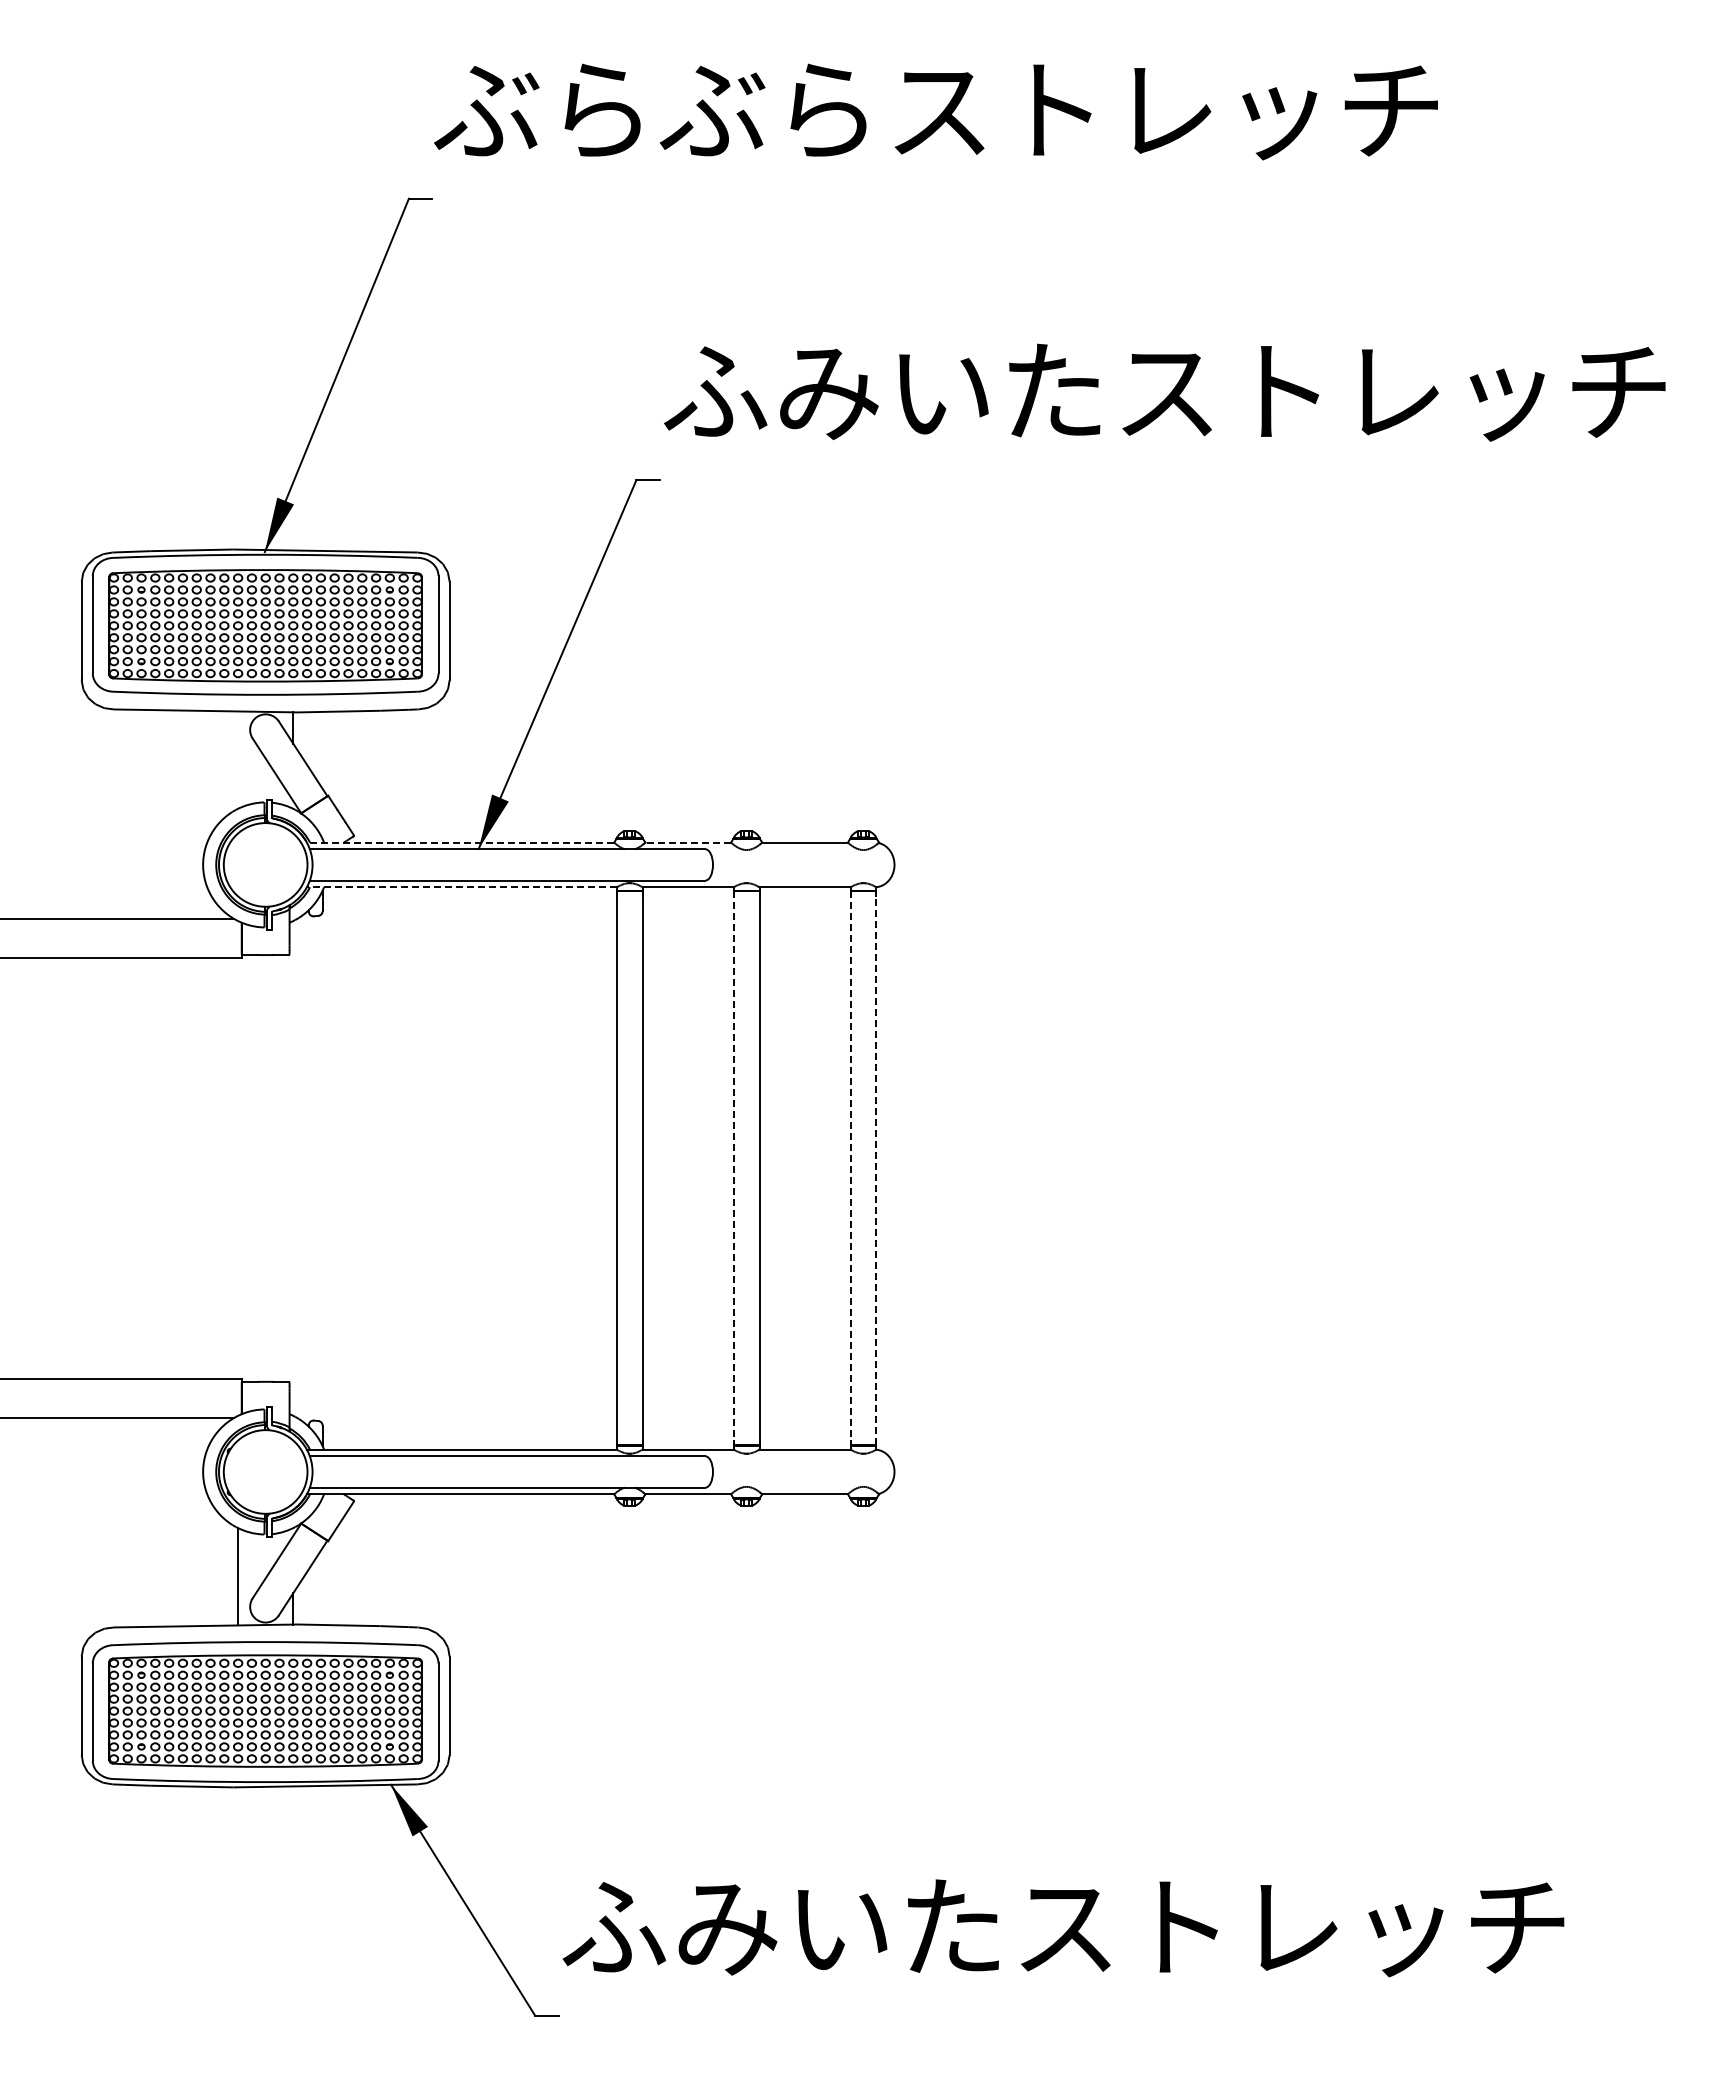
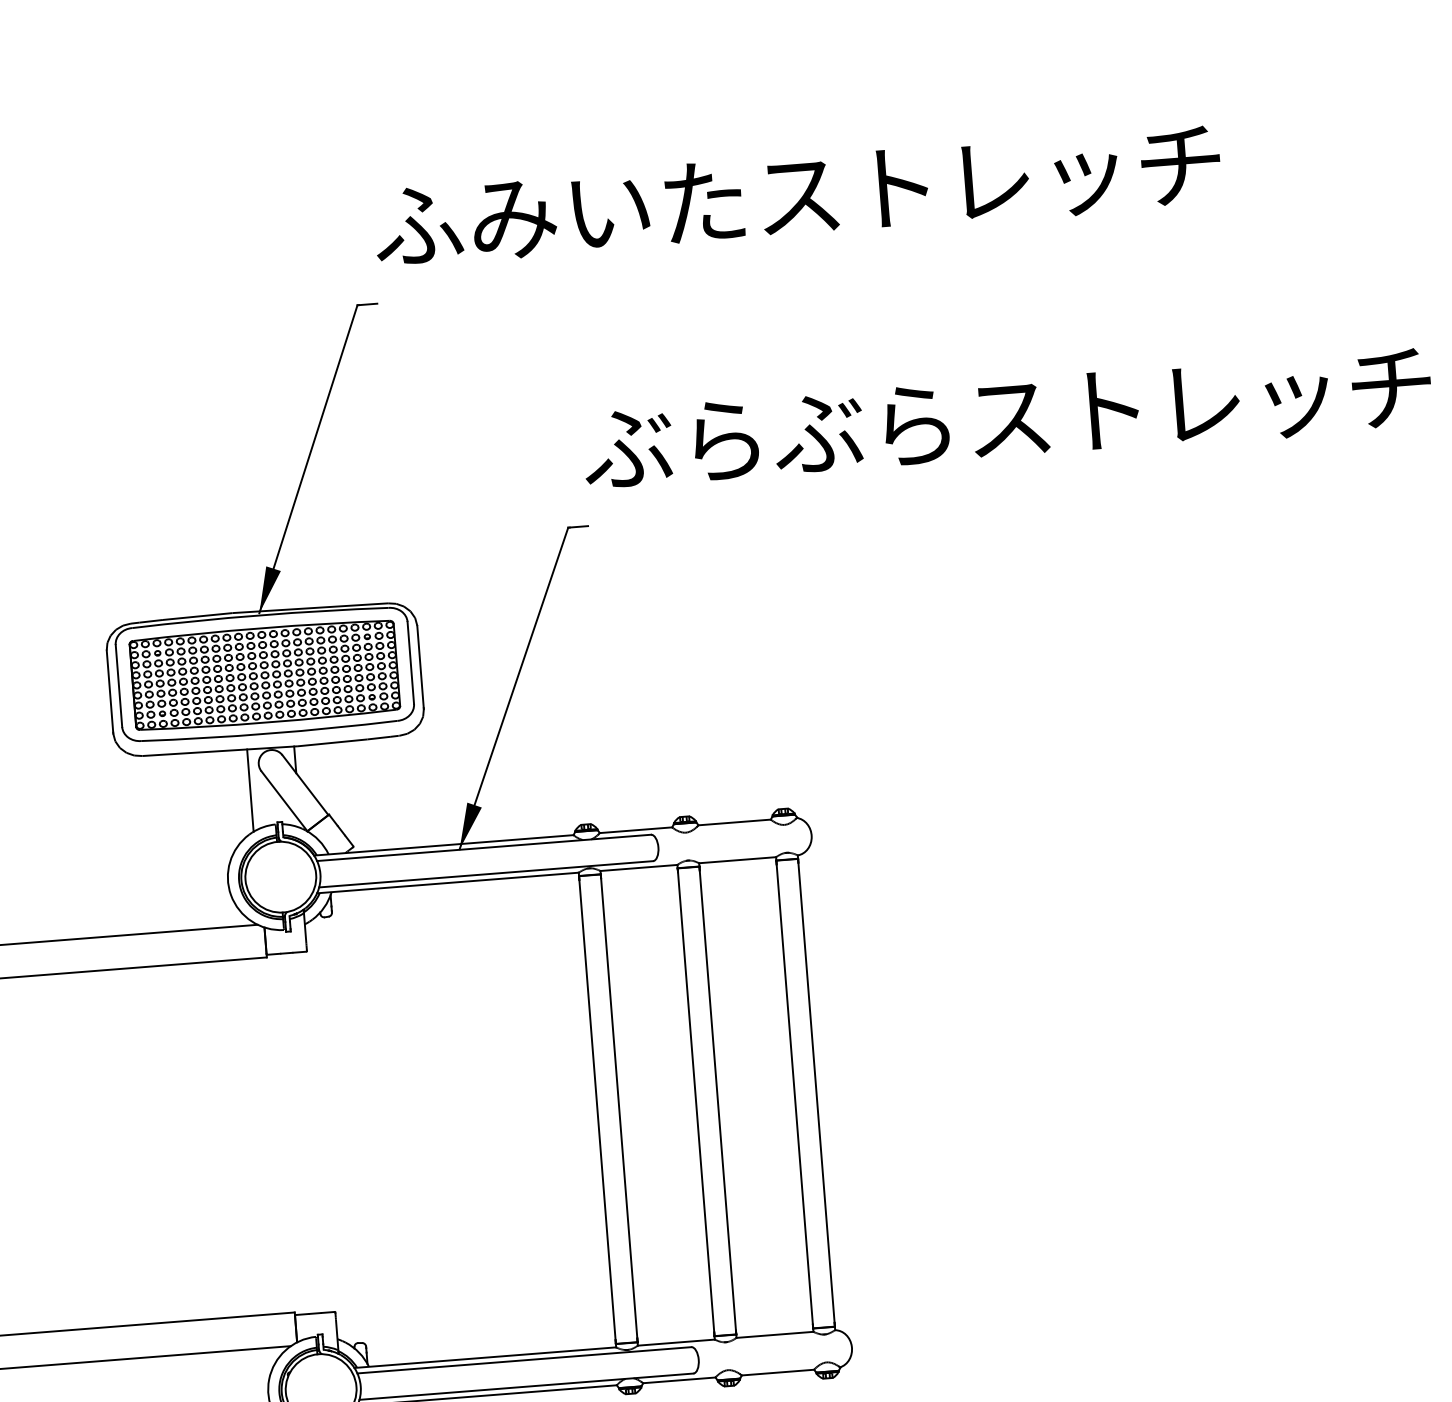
text: (653, 110) -> (558, 214), ぶらぶらストレッチ -> ふみいたストレッチ
text: (880, 391) -> (768, 436), ふみいたストレッチ -> ぶらぶらストレッチ
line: (237, 759) -> (250, 790), added
line: (460, 842) -> (443, 845), dashed -> solid
line: (688, 842) -> (636, 830), dashed -> solid
line: (461, 887) -> (447, 883), dashed -> solid
line: (876, 1167) -> (816, 1091), dashed -> solid
line: (733, 1168) -> (695, 1102), dashed -> solid
line: (850, 1168) -> (794, 1094), dashed -> solid

